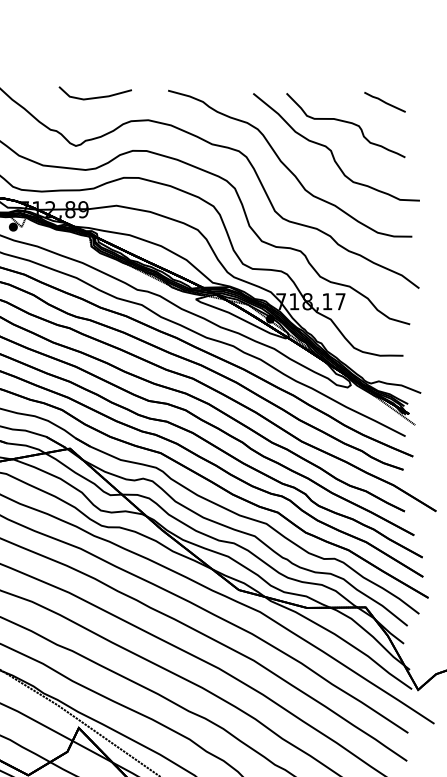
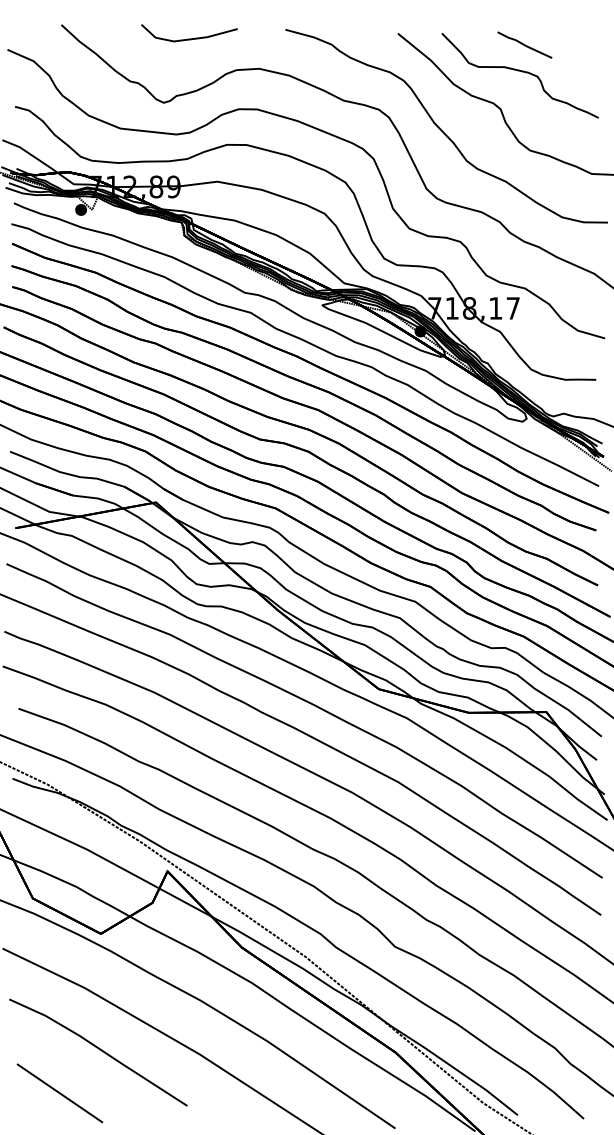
line: (384, 101) -> (524, 44), moved

